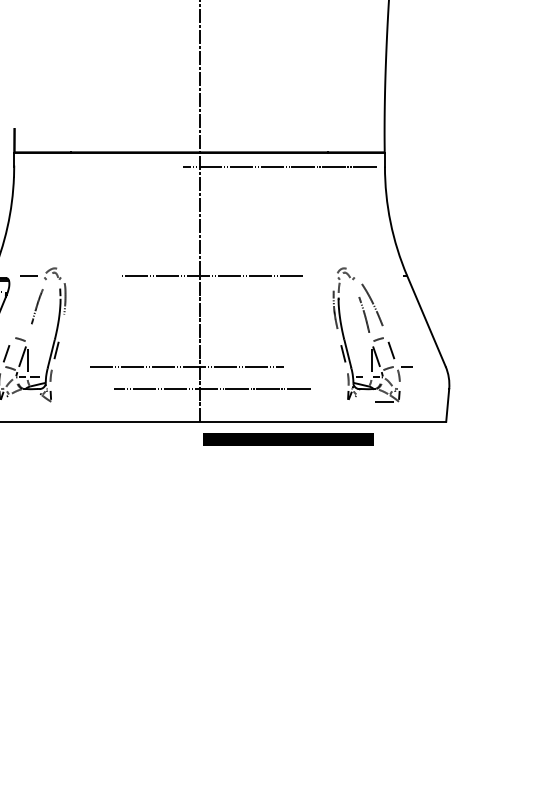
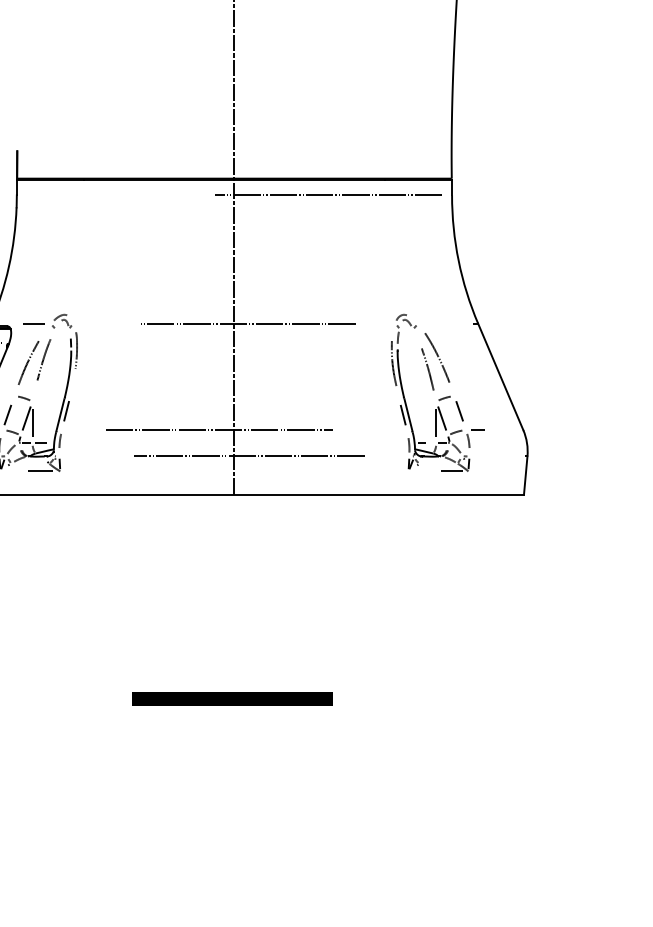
curve: (24, 308) -> (28, 362), added
line: (34, 401) -> (40, 471), added
line: (288, 439) -> (232, 698), moved

